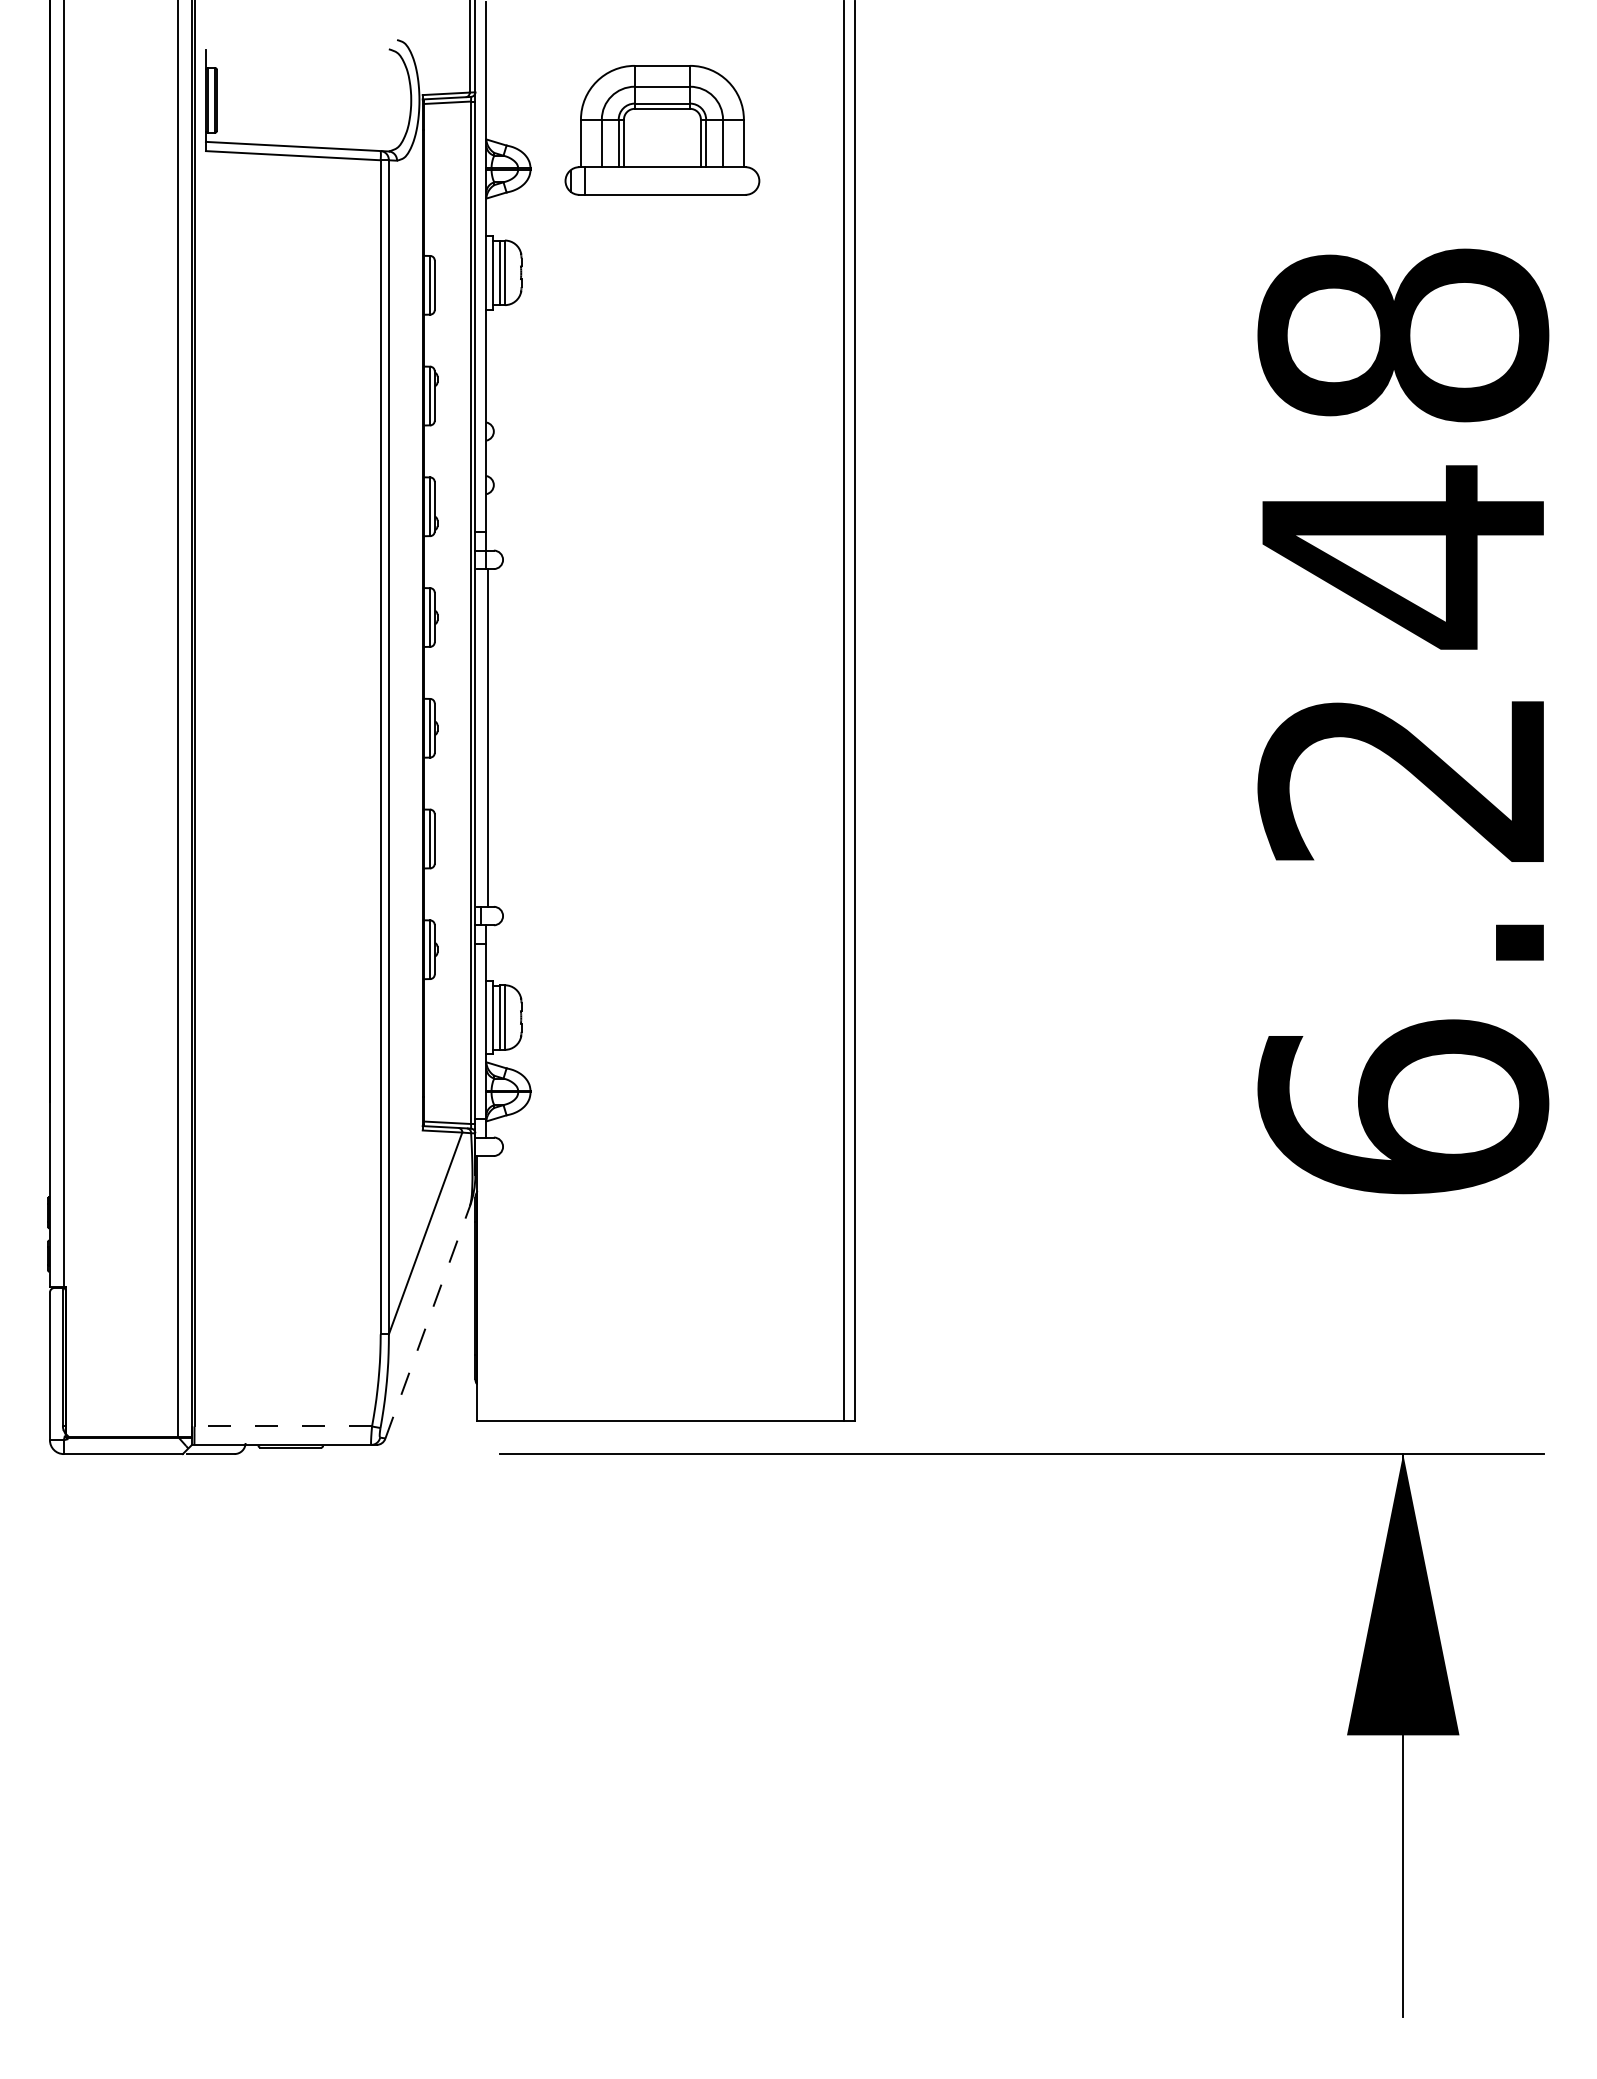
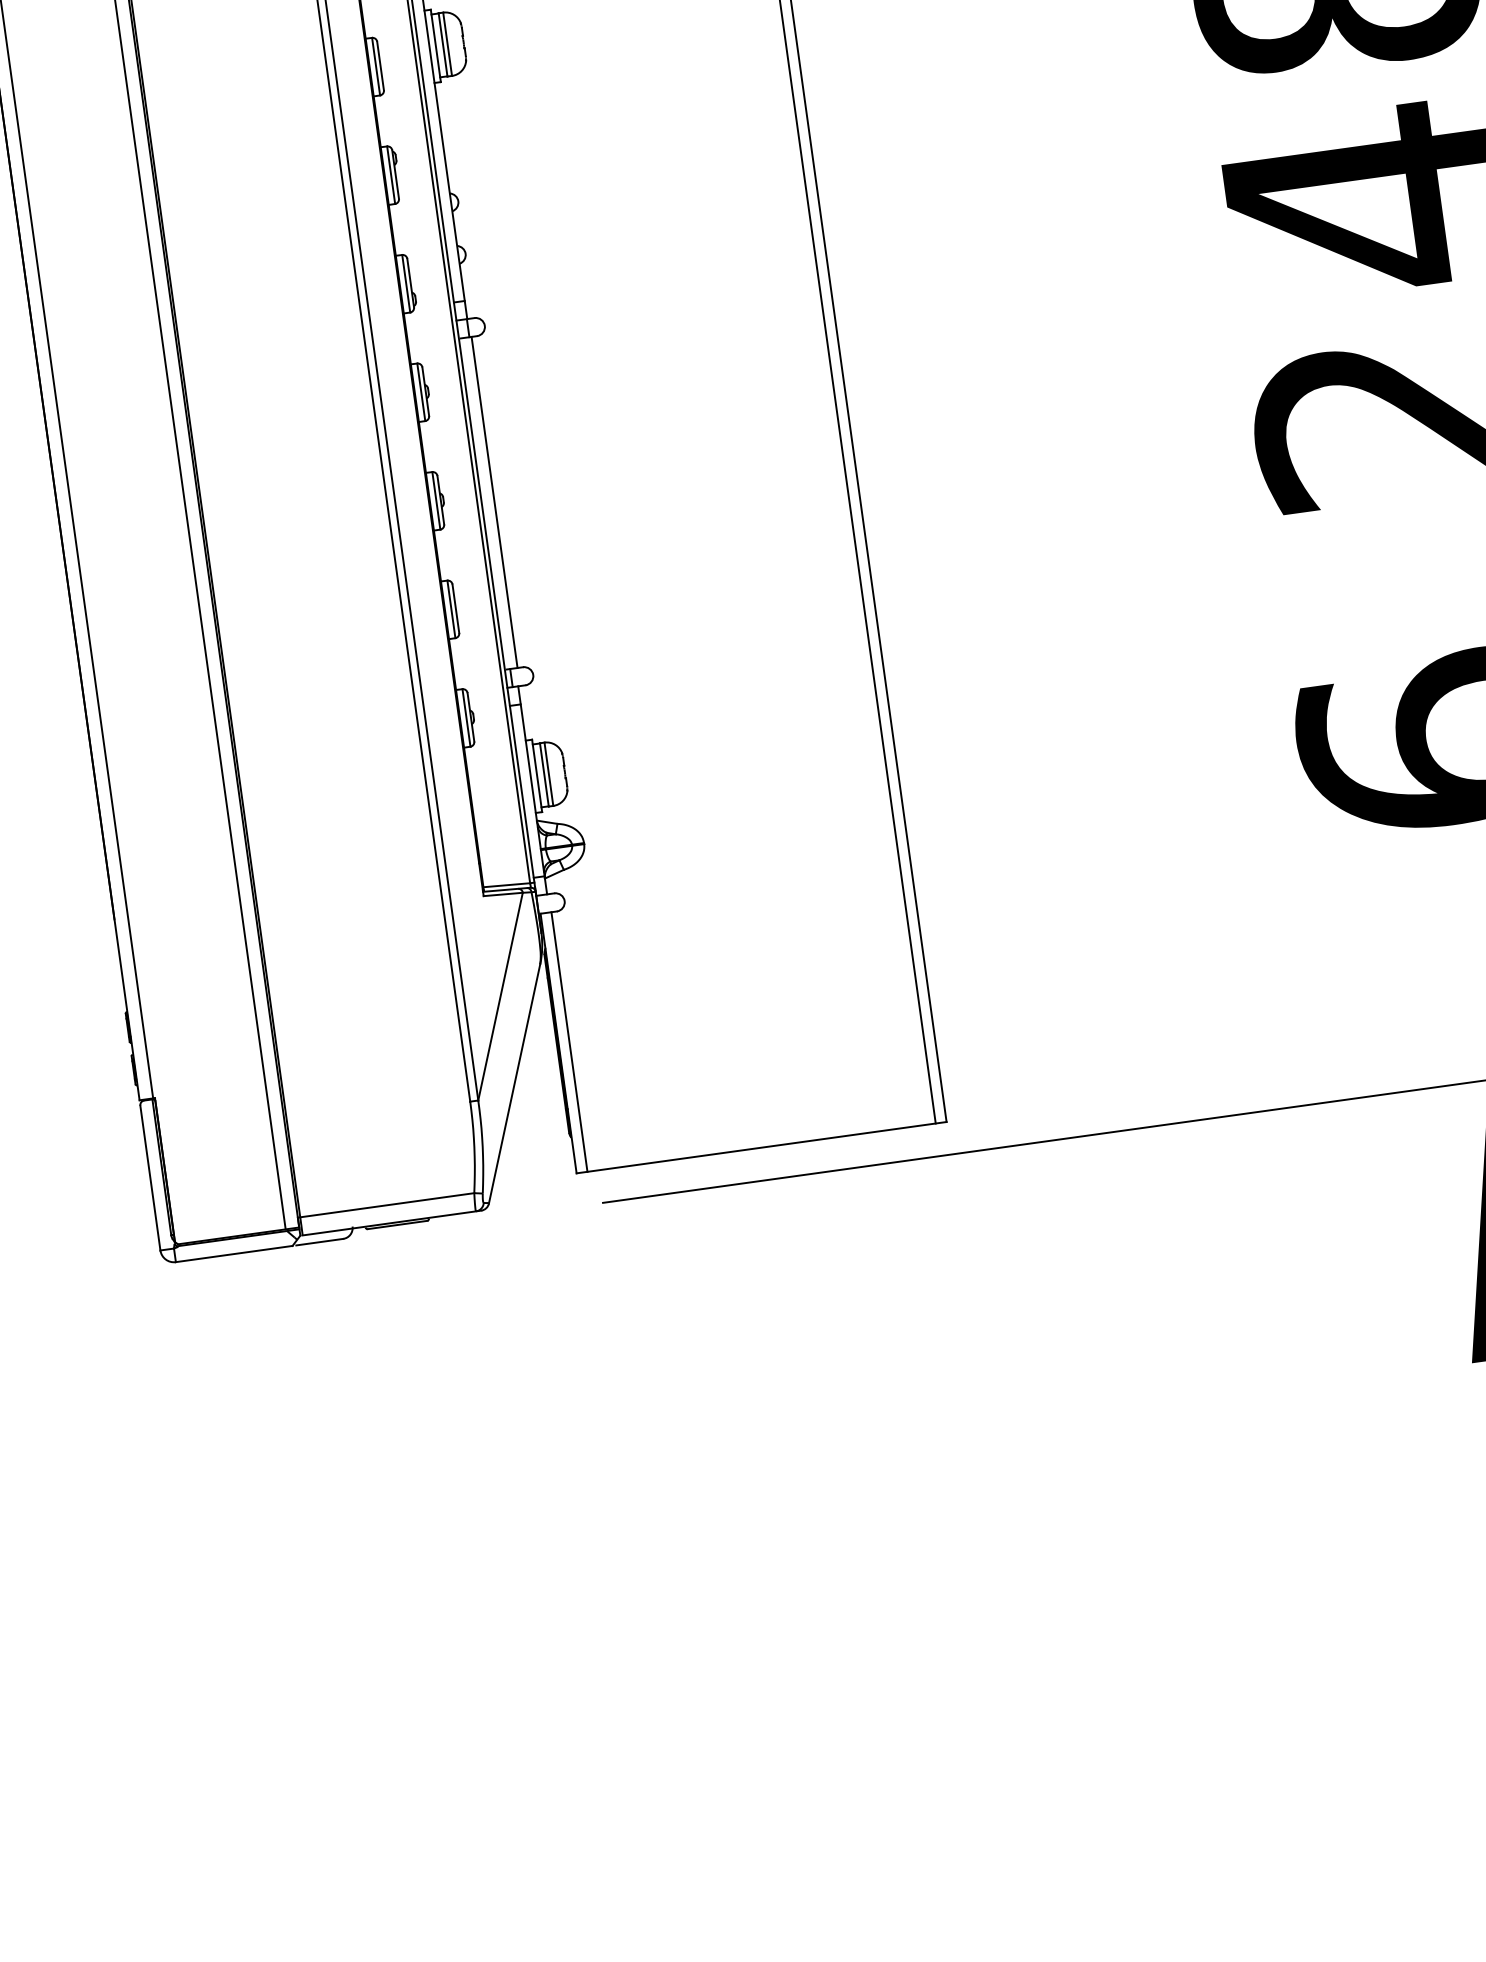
line: (488, 1288) -> (569, 1042), added
line: (427, 1322) -> (514, 1083), dashed -> solid
line: (282, 1426) -> (386, 1205), dashed -> solid

